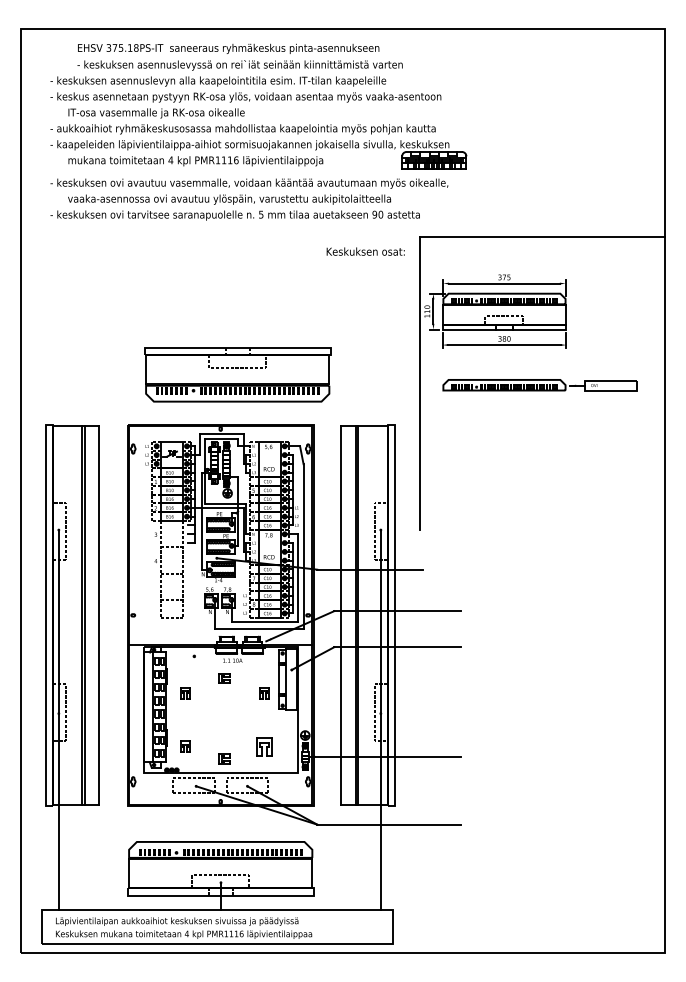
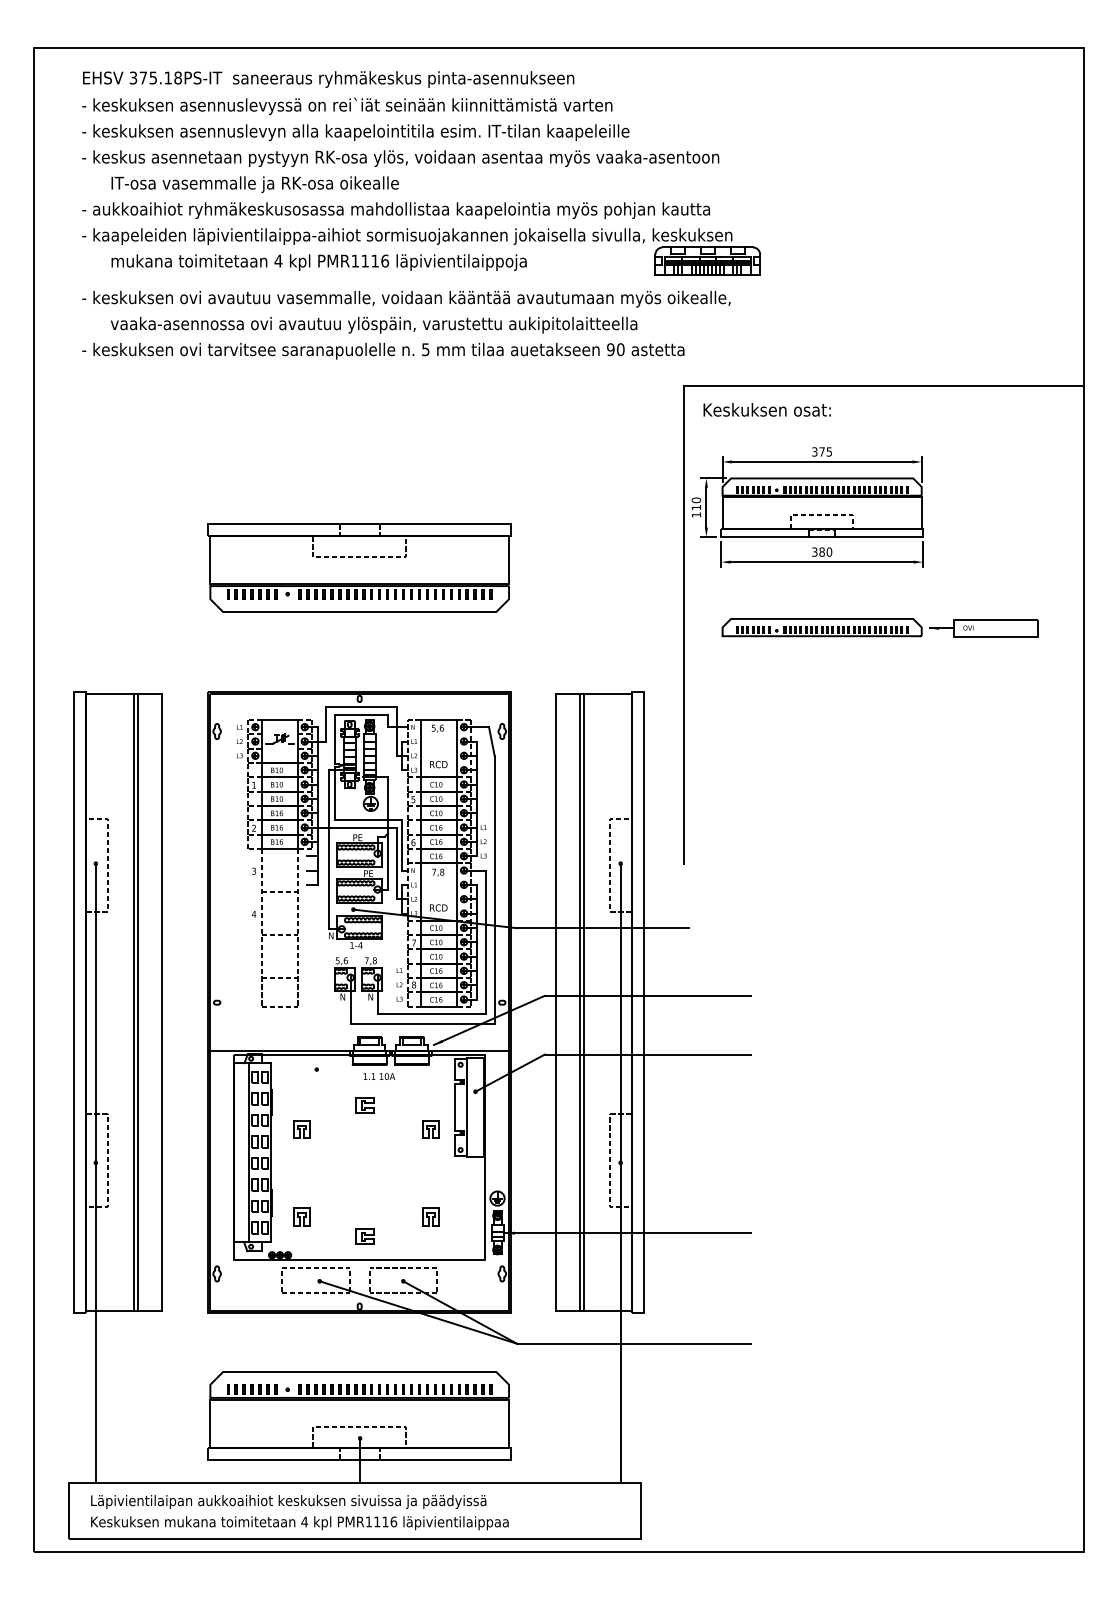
text: (239, 56) -> (346, 91), moved
text: (365, 251) -> (766, 409), moved
part: (237, 374) -> (359, 567), moved
part: (264, 746) -> (431, 1216), size x0.62

